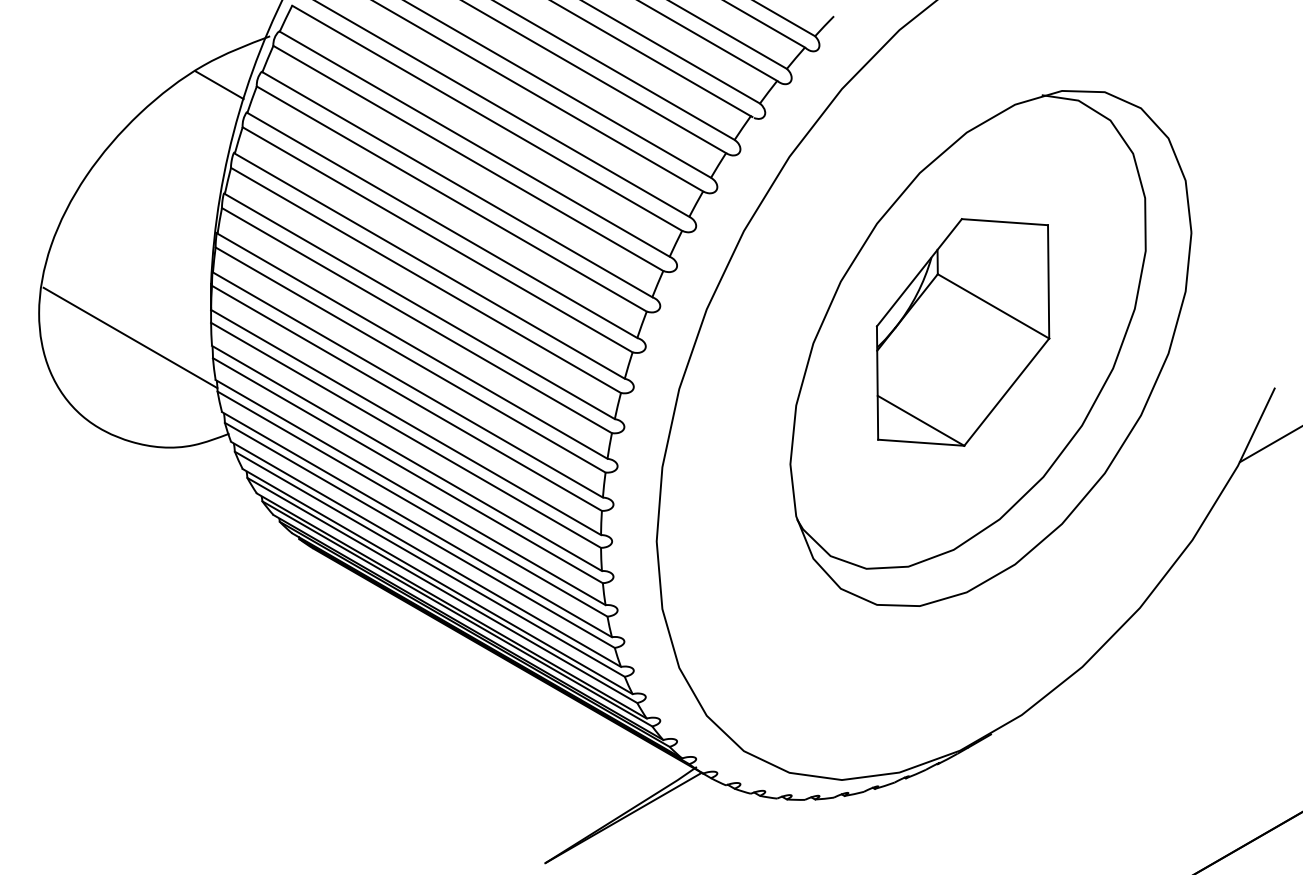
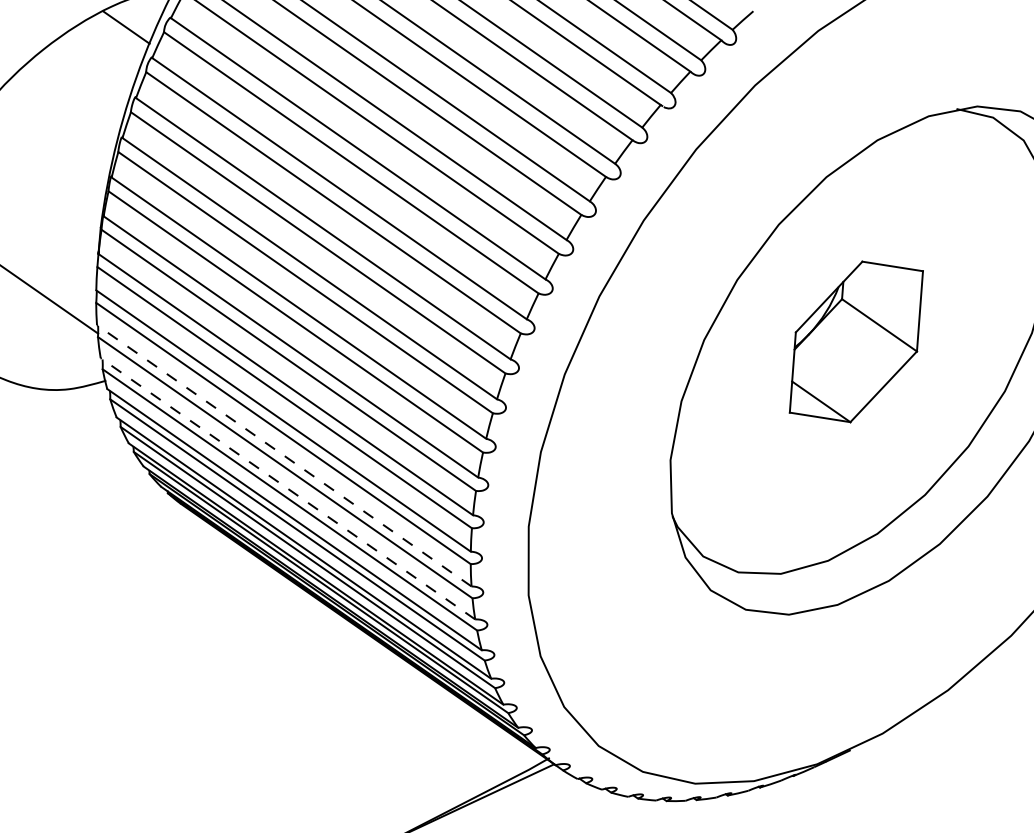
part: (962, 332) -> (855, 341), size x0.7
line: (410, 492) -> (284, 455), solid -> dashed
line: (416, 524) -> (287, 488), solid -> dashed

